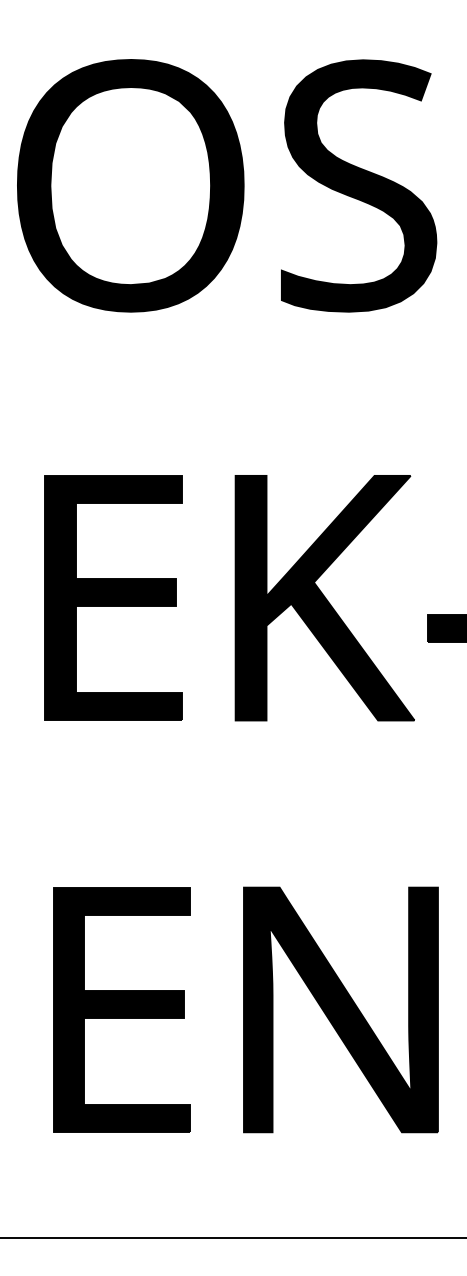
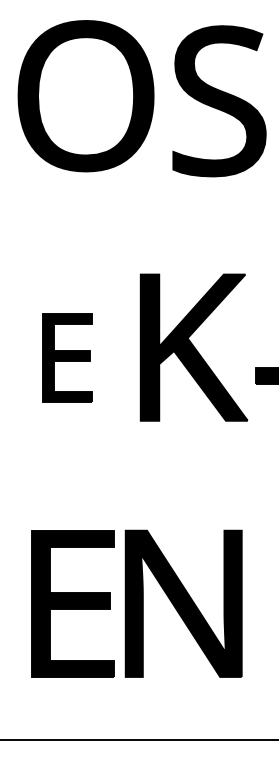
part: (129, 186) -> (85, 96), moved
part: (358, 186) -> (219, 101), moved
part: (113, 597) -> (67, 357), size x0.6
part: (323, 597) -> (193, 347), moved
part: (340, 1009) -> (183, 603), moved

